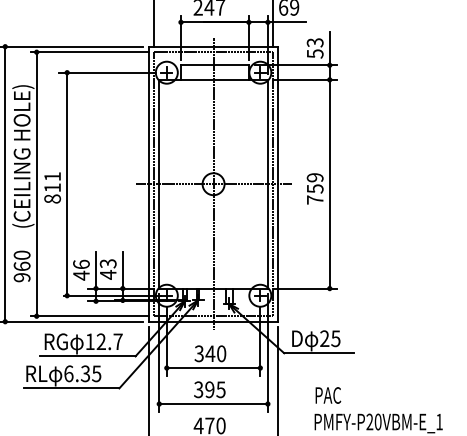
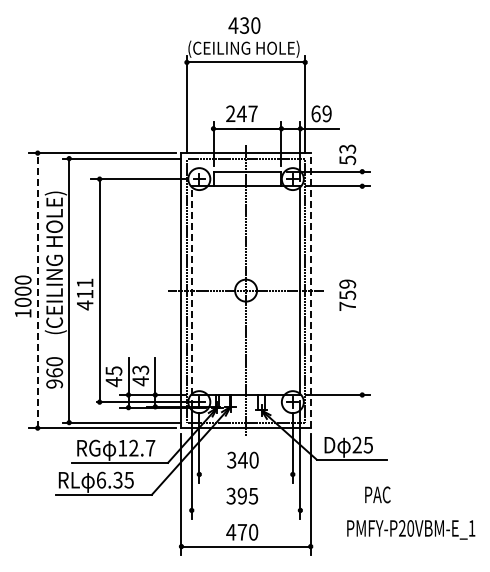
line: (330, 160) -> (362, 266), removed
line: (5, 184) -> (37, 290), solid -> dashed
line: (159, 184) -> (191, 290), solid -> dashed
line: (278, 184) -> (310, 290), solid -> dashed
text: (52, 199) -> (84, 305), 811 -> 411
text: (81, 264) -> (113, 370), 46 -> 45
line: (213, 368) -> (245, 474), removed
text: (328, 395) -> (377, 494), moved
line: (213, 404) -> (245, 510), removed

